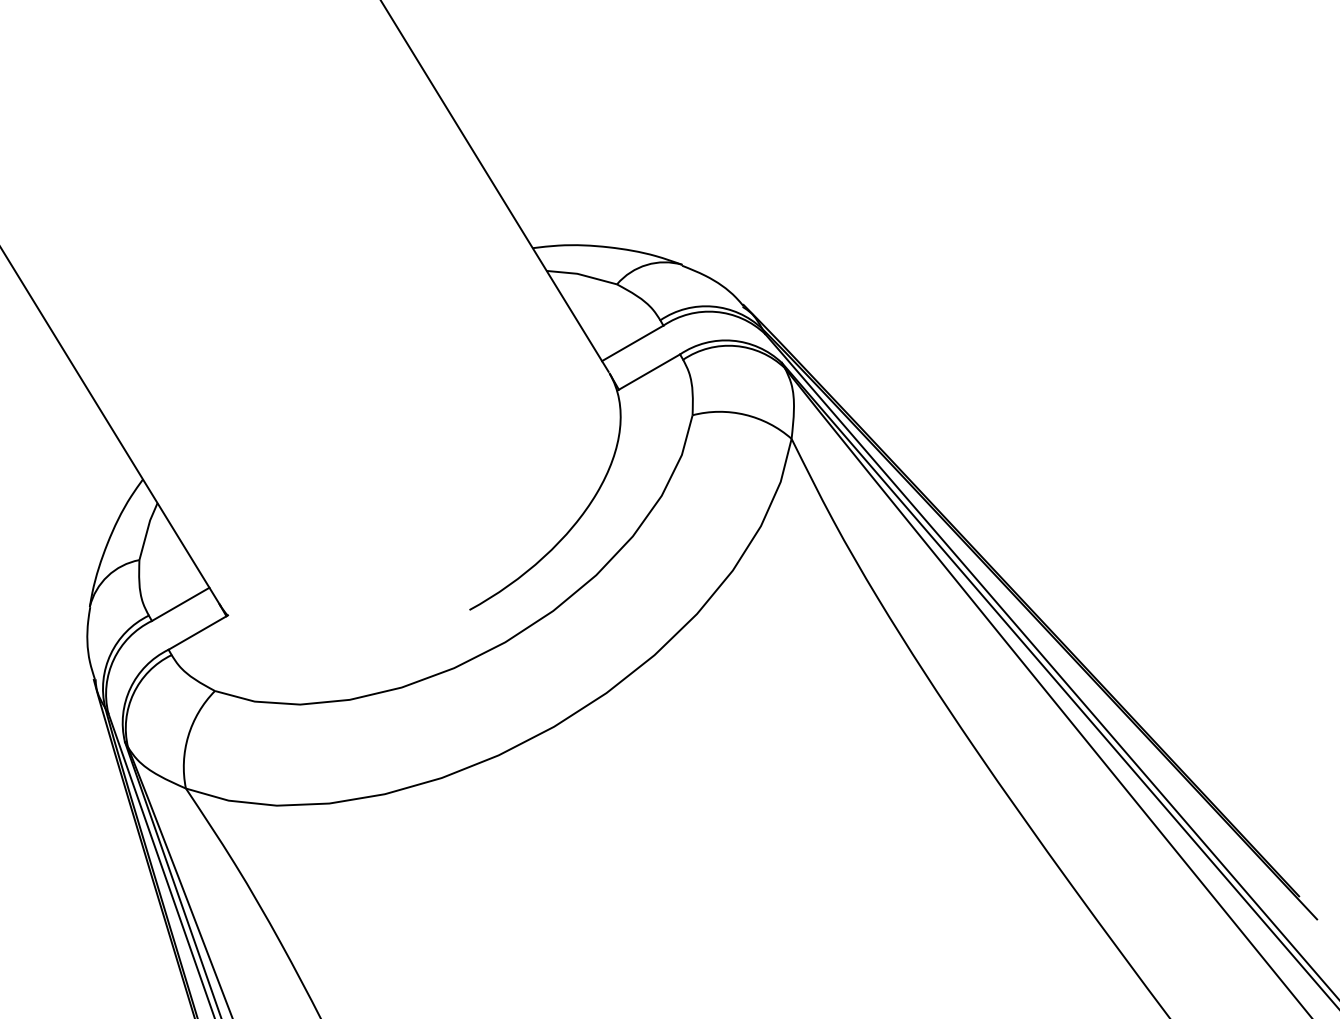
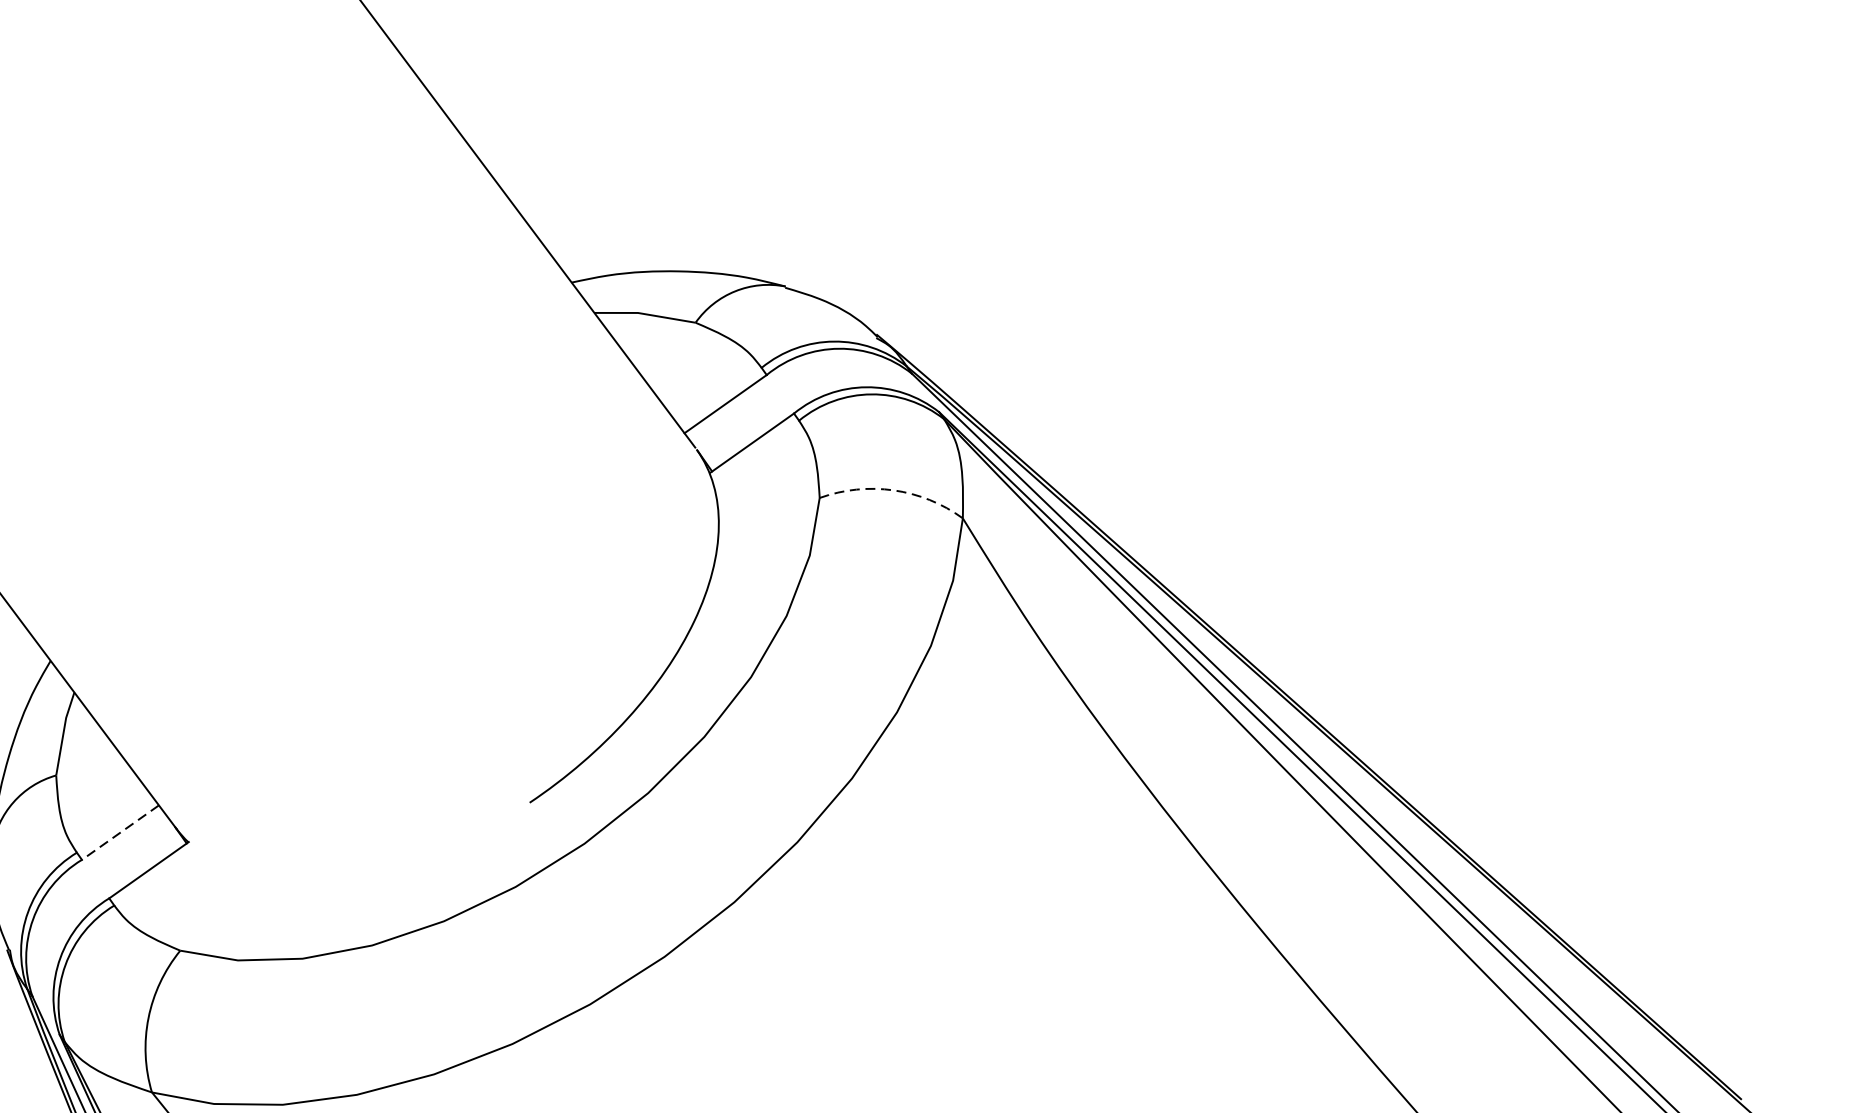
arc: (745, 414) -> (894, 489), solid -> dashed
line: (180, 604) -> (120, 832), solid -> dashed

